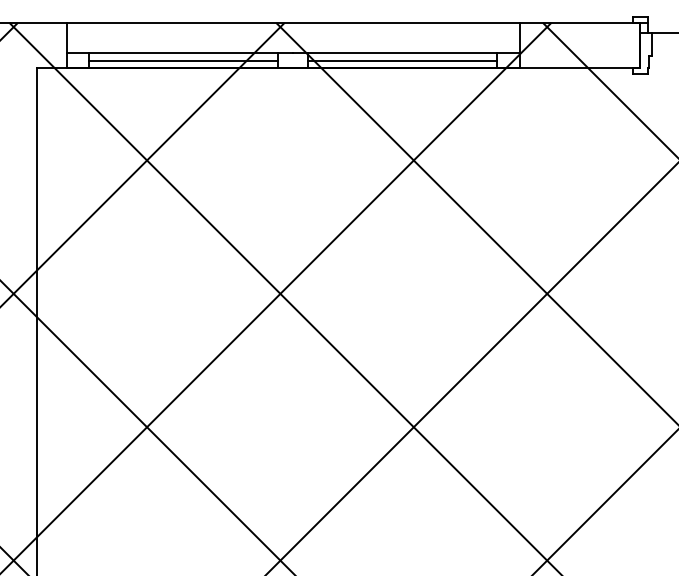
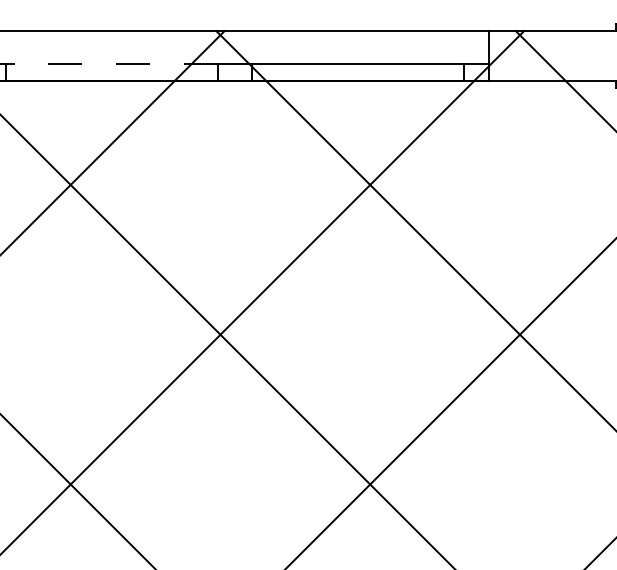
line: (183, 53) -> (111, 64), solid -> dashed
line: (183, 60) -> (111, 72), removed
line: (402, 60) -> (357, 72), removed

